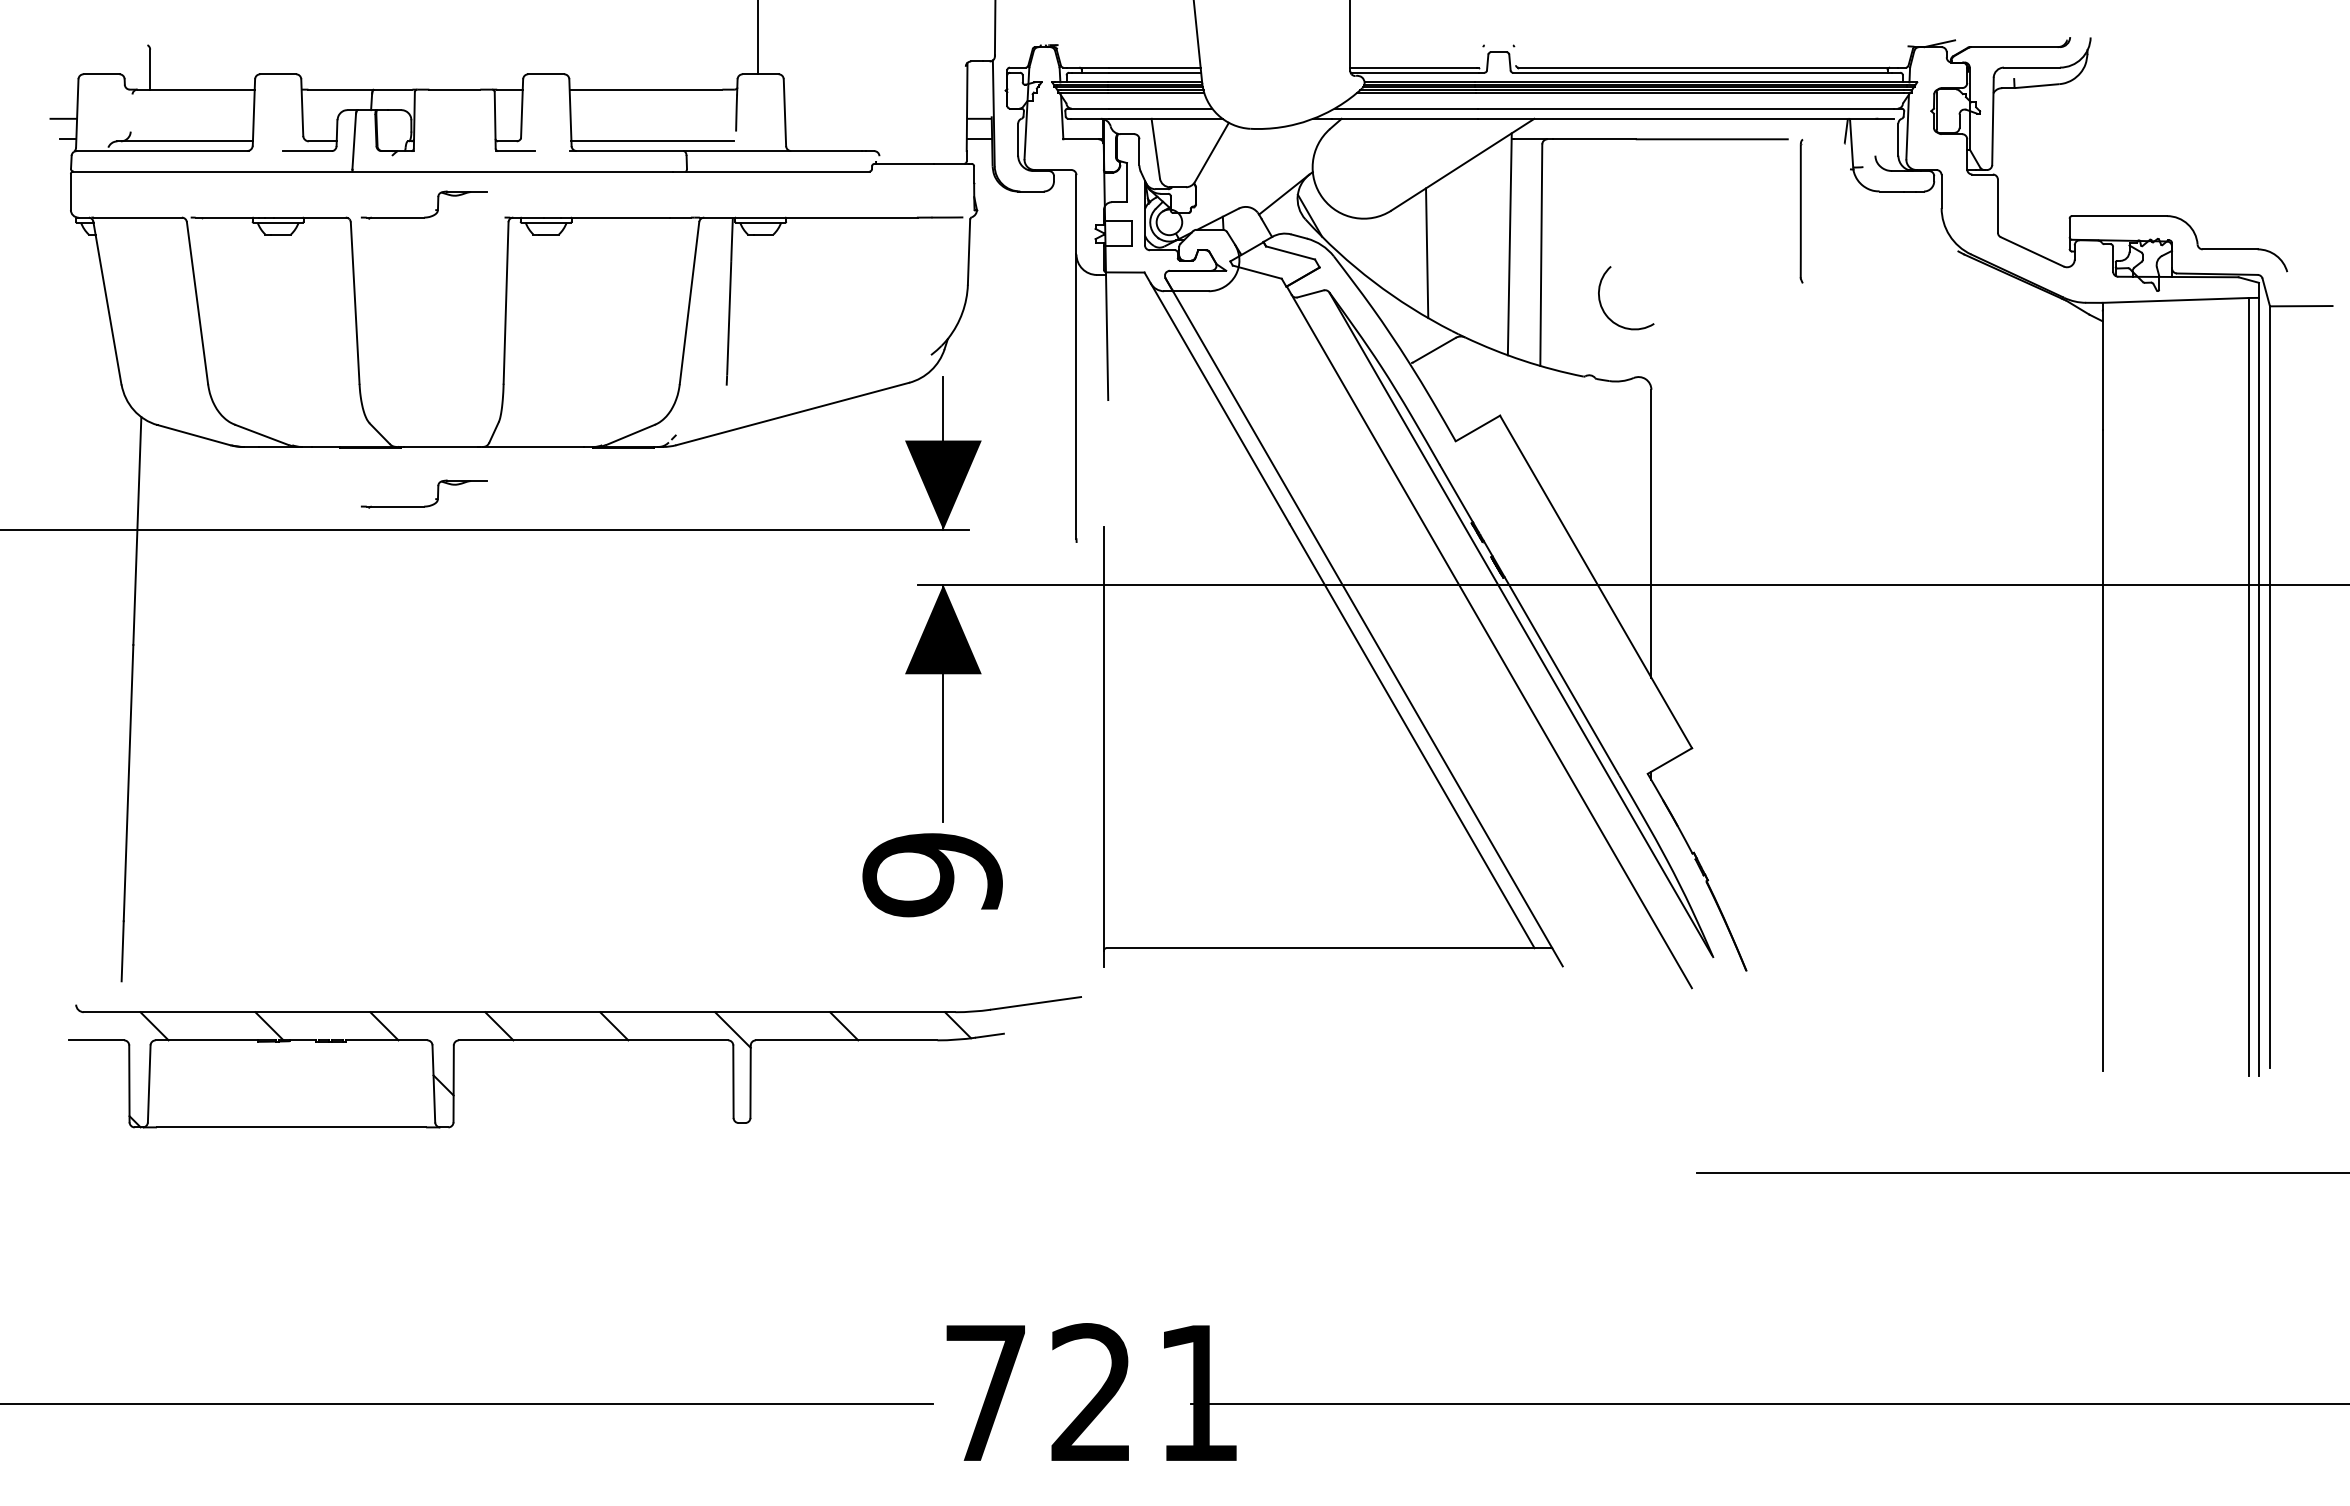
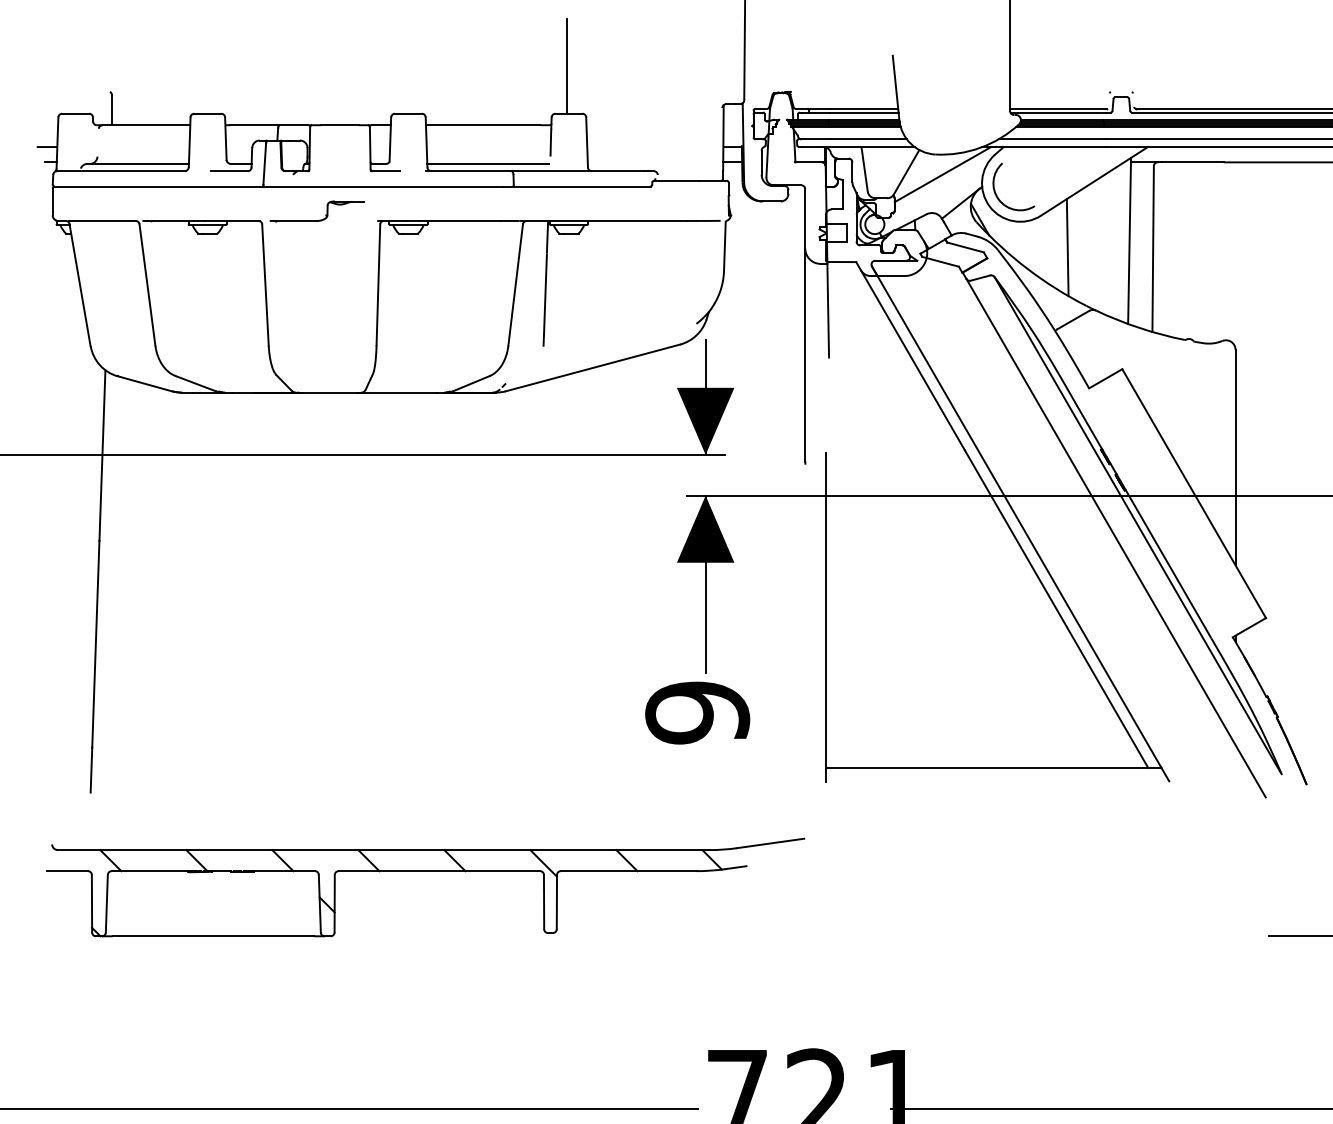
line: (1260, 155) -> (943, 174), added
arc: (1606, 313) -> (999, 198), moved
part: (424, 505) -> (317, 436), removed
part: (574, 1040) -> (425, 871), moved

